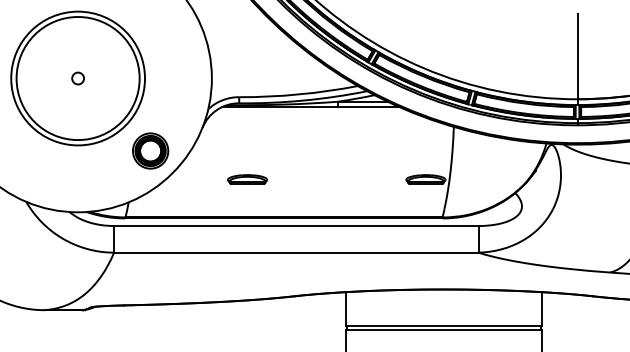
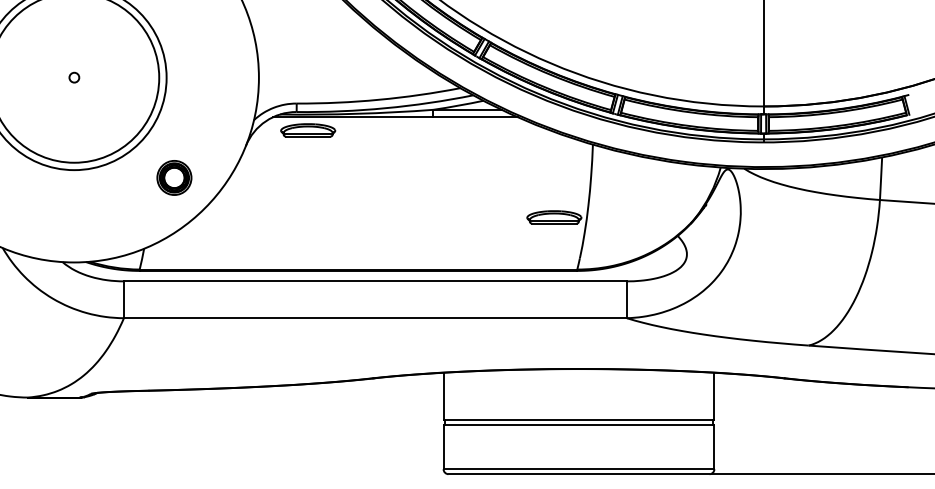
circle: (78, 78) -> (74, 77), size x0.6
part: (150, 150) -> (174, 177), size x0.7
part: (247, 179) -> (308, 130), moved

